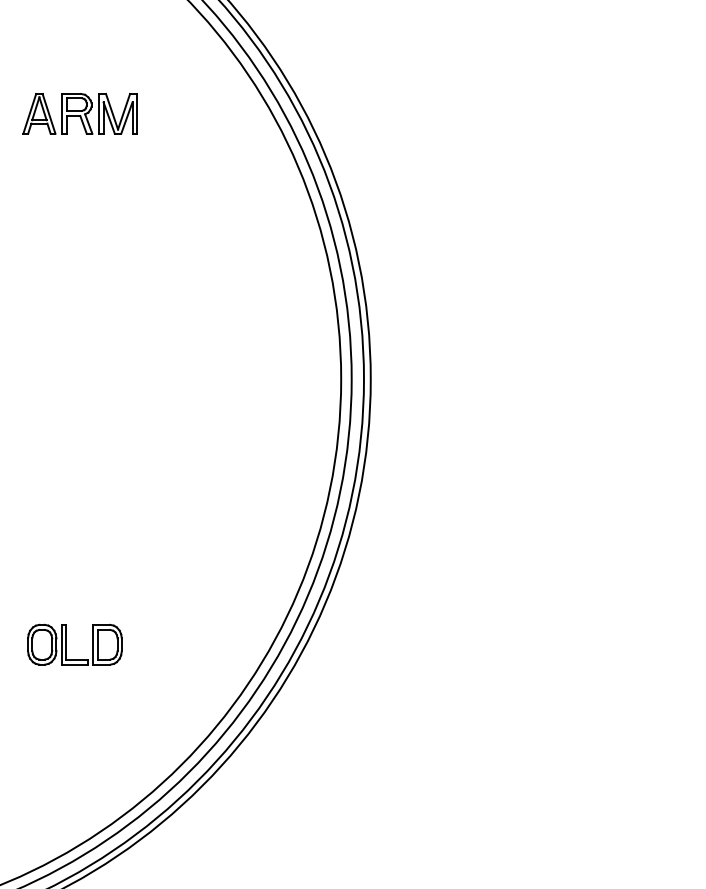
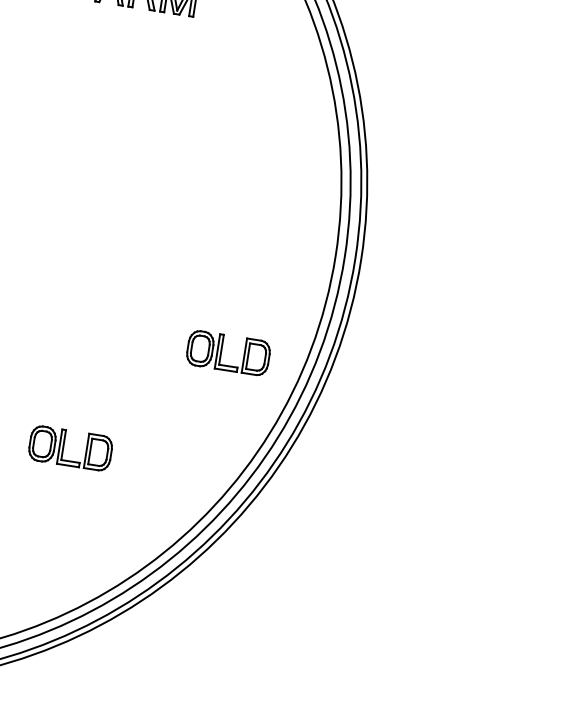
part: (228, 508) -> (221, 351), added

